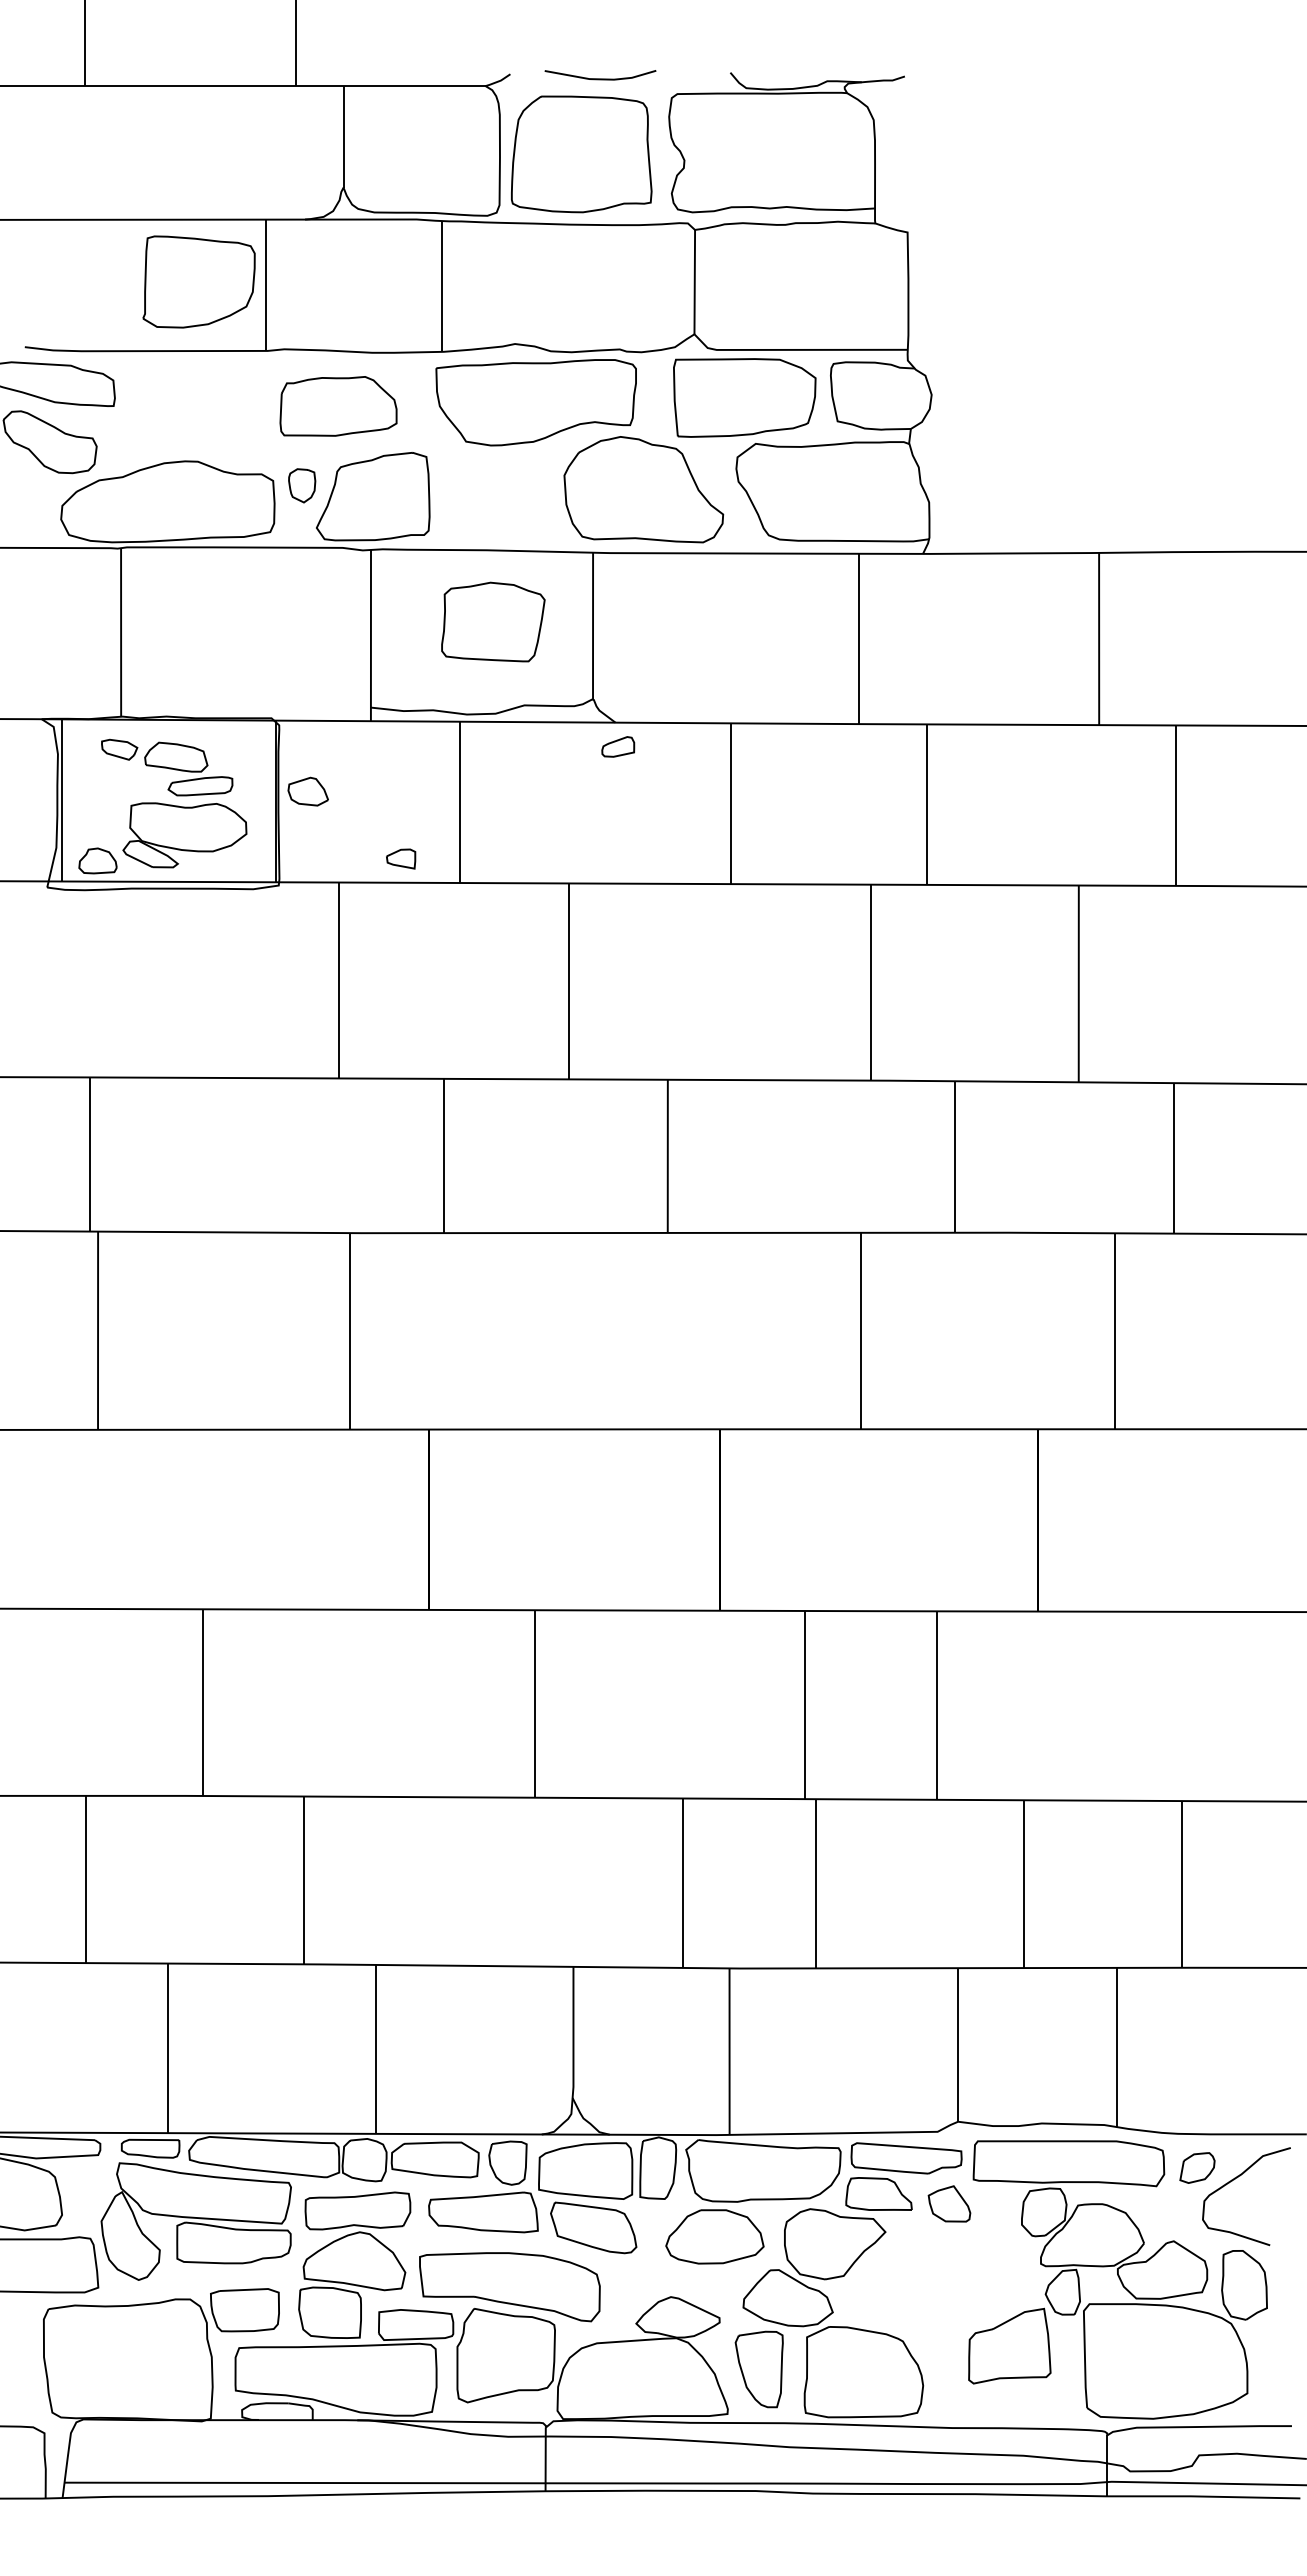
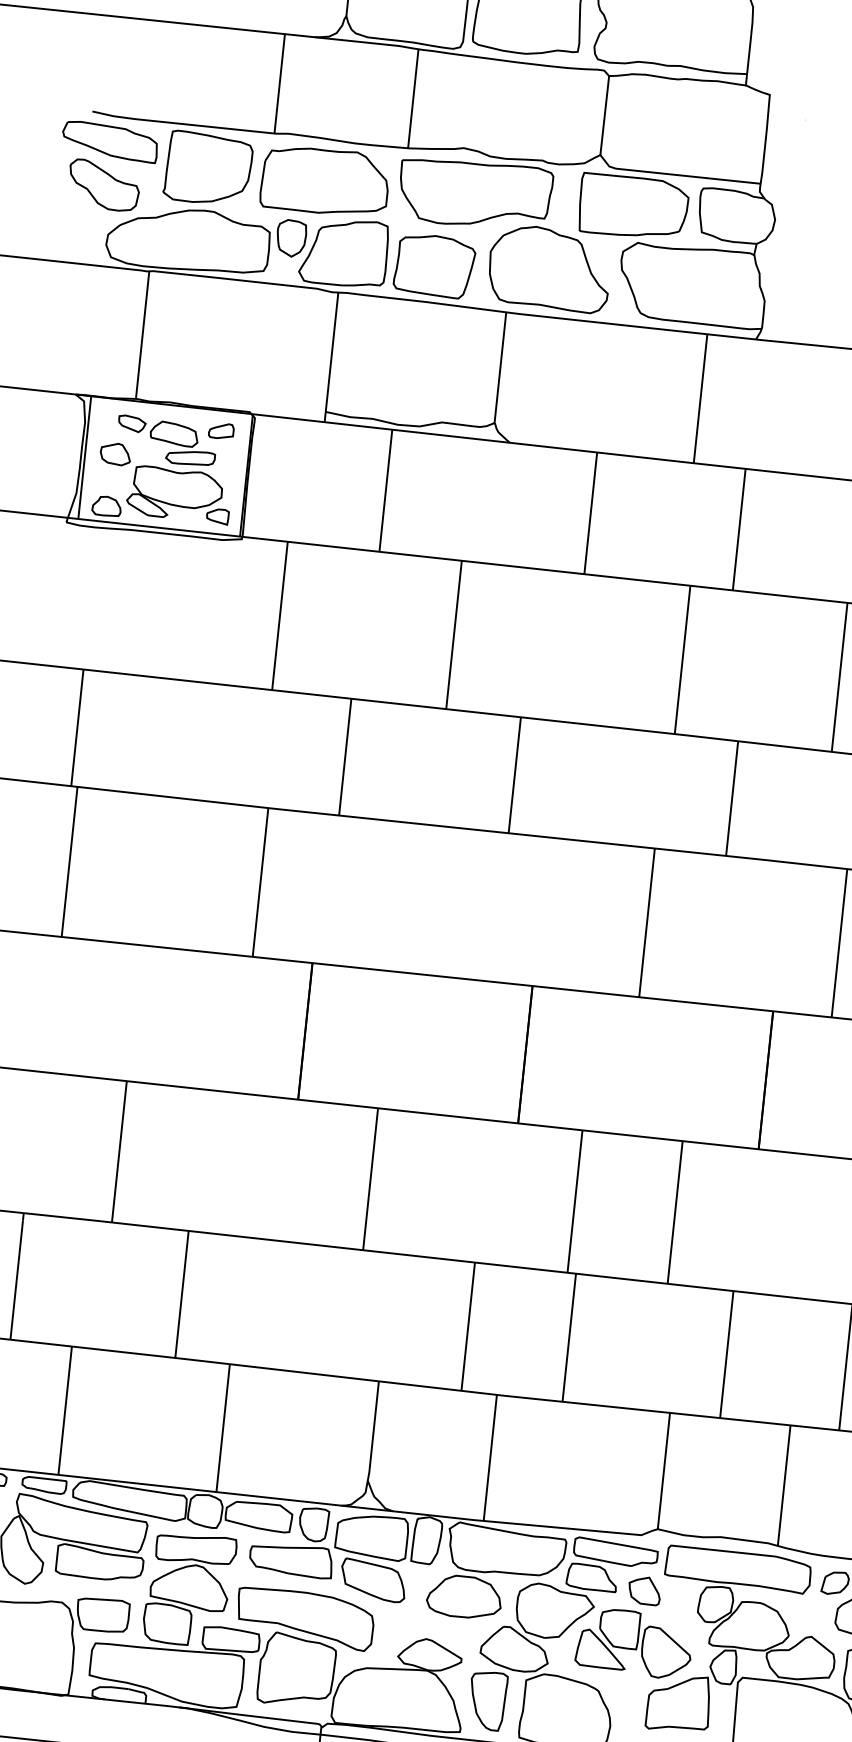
part: (198, 281) -> (207, 168), moved
part: (338, 406) -> (325, 181), size x1.43
part: (301, 485) -> (290, 238), size x1.43
part: (493, 621) -> (434, 265), moved
part: (618, 746) -> (221, 430), moved
part: (307, 791) -> (115, 453), moved
part: (401, 858) -> (218, 516), moved
part: (943, 2273) -> (634, 1642), added

